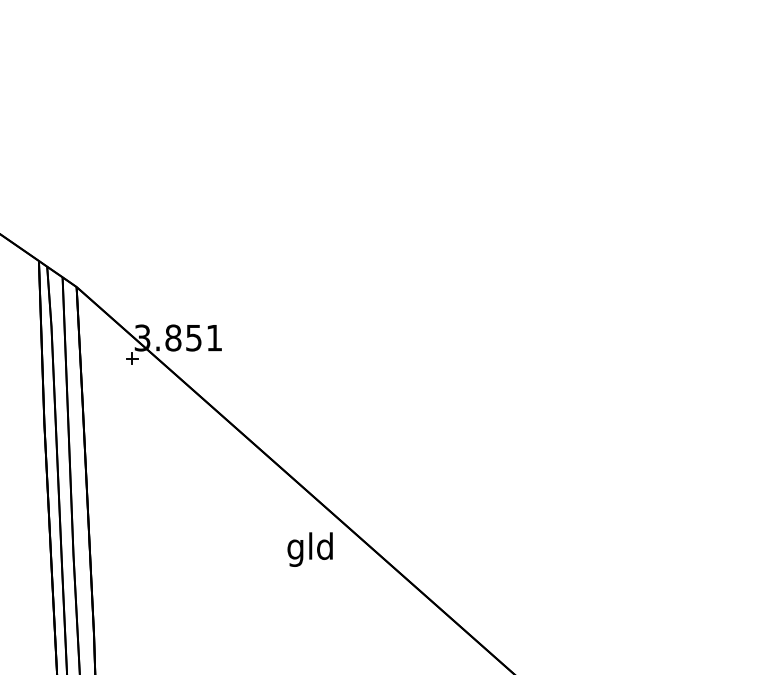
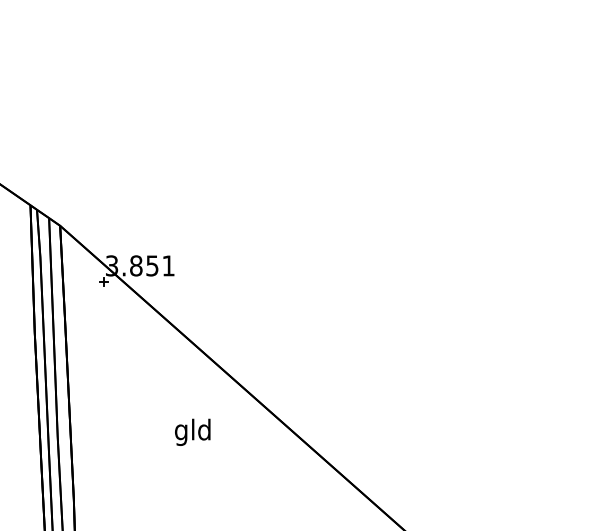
text: (309, 549) -> (192, 432), moved

